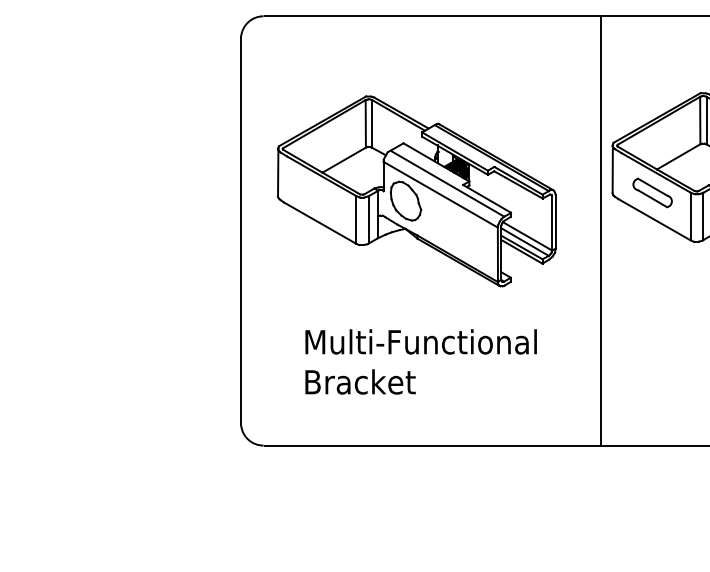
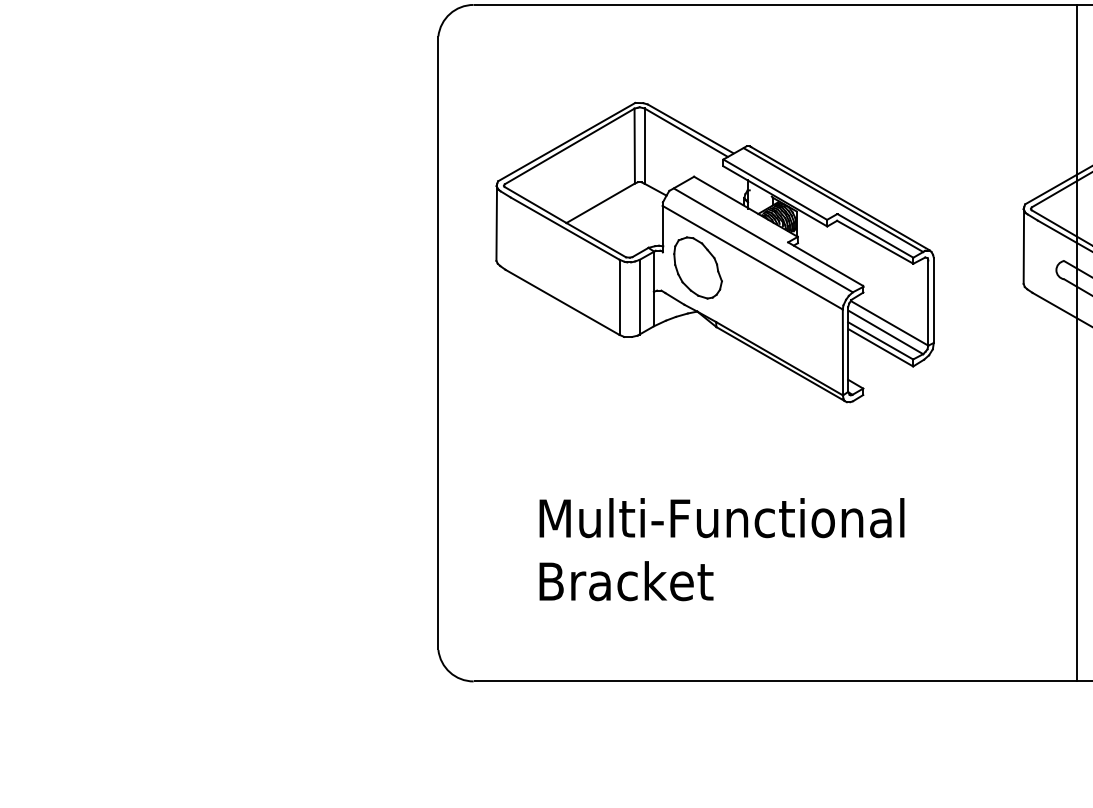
part: (416, 191) -> (714, 252), moved
line: (601, 230) -> (1077, 342), moved

